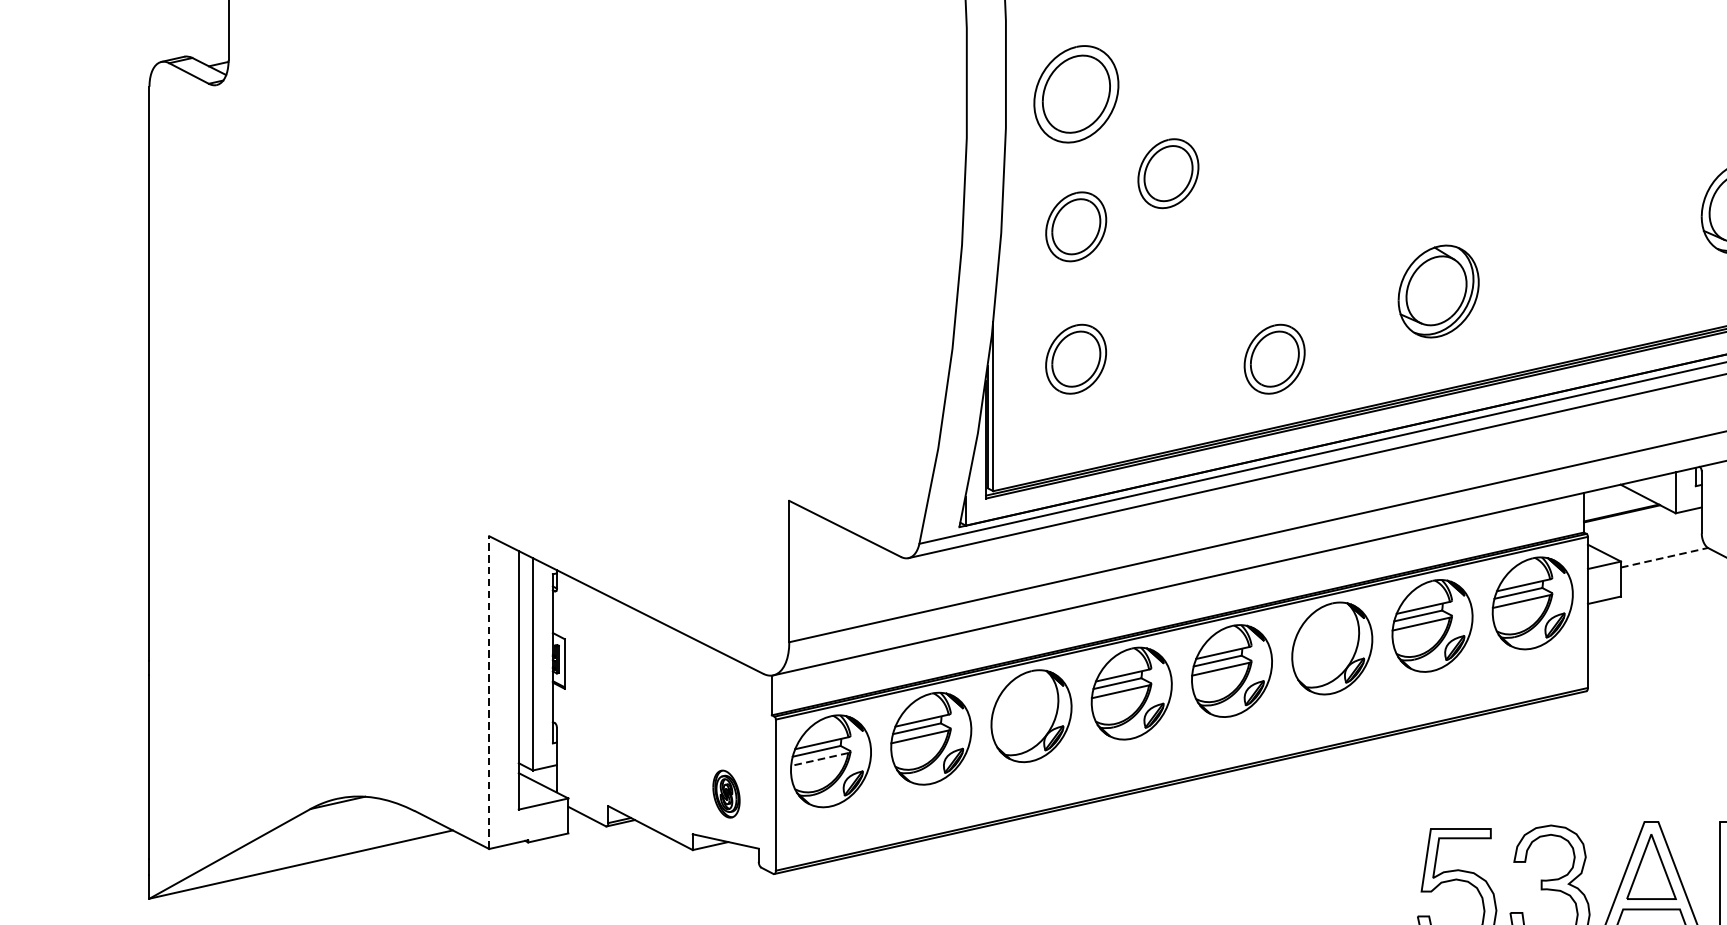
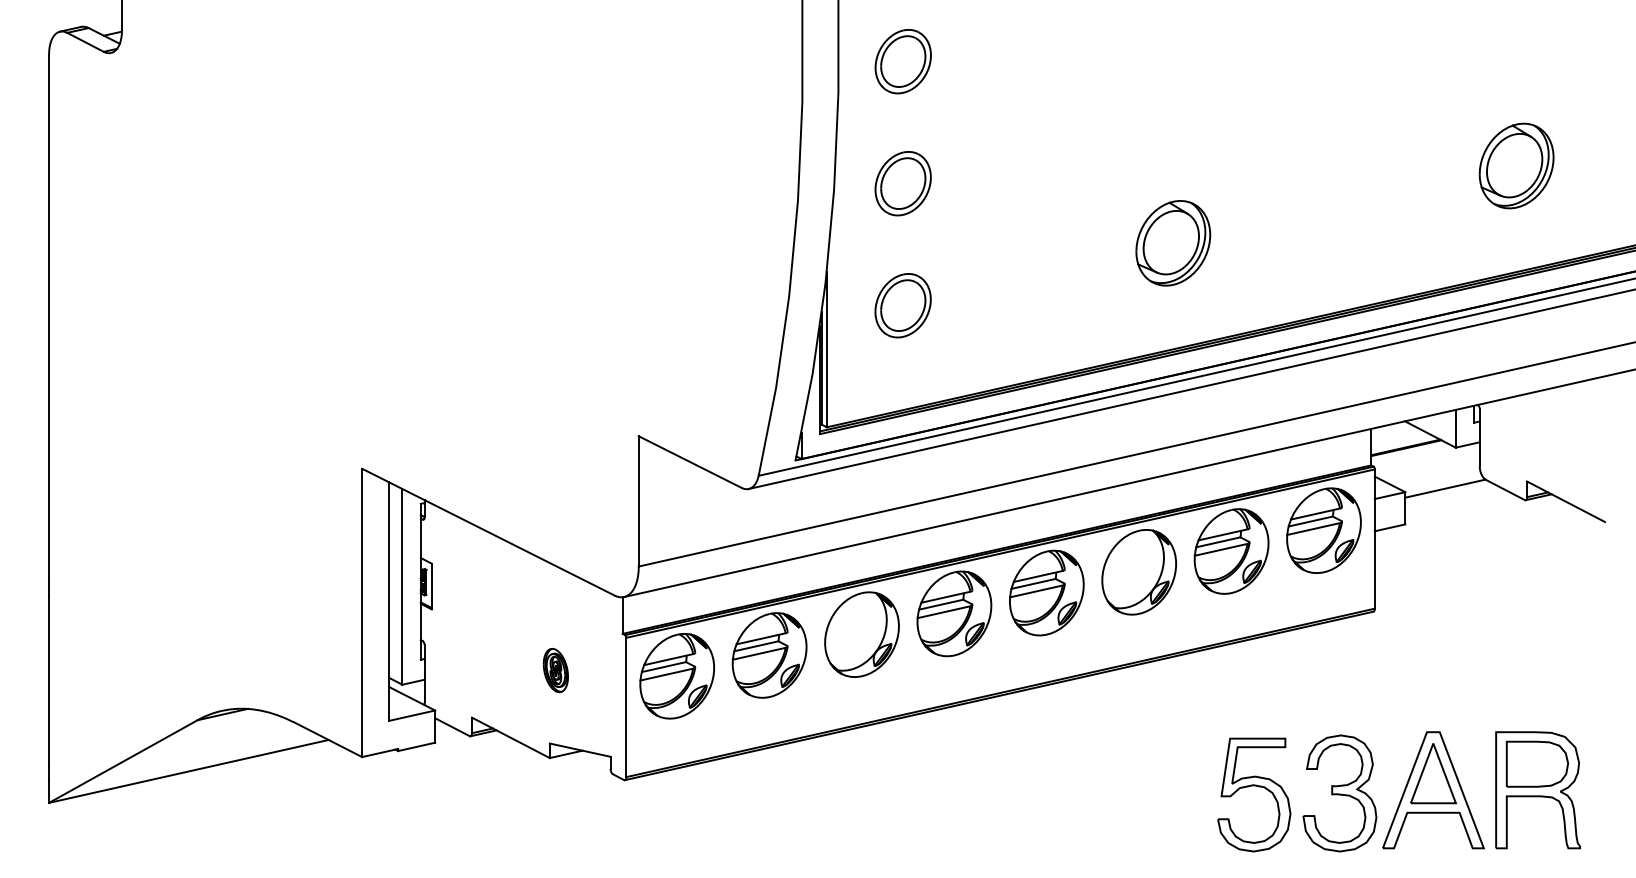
part: (1075, 94) -> (902, 61), size x0.71
part: (1167, 173) -> (987, 134), removed
part: (1438, 291) -> (1173, 243), moved
part: (1273, 359) -> (1085, 305), removed
line: (1664, 557) -> (1445, 488), dashed -> solid
line: (489, 692) -> (362, 612), dashed -> solid
line: (819, 759) -> (666, 674), dashed -> solid
part: (726, 794) -> (555, 670), moved

